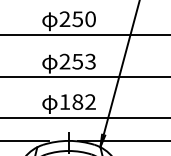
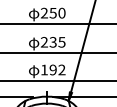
text: (84, 60) -> (57, 41), 253 -> 235
text: (76, 101) -> (52, 69), 182 -> 192

